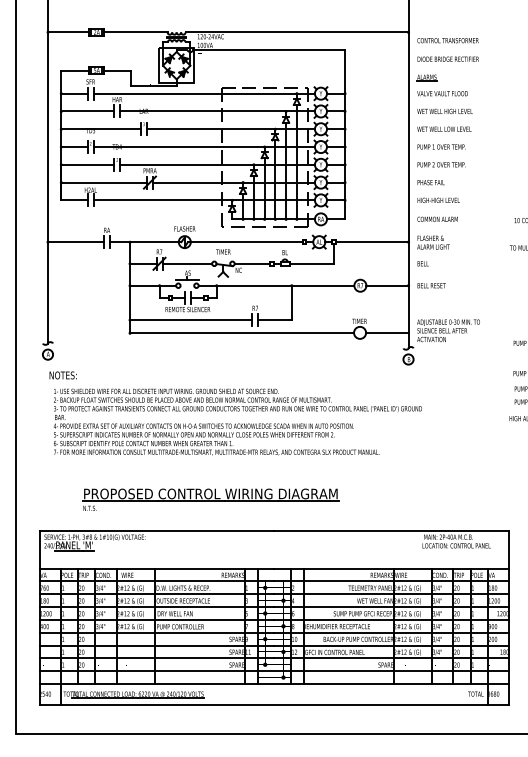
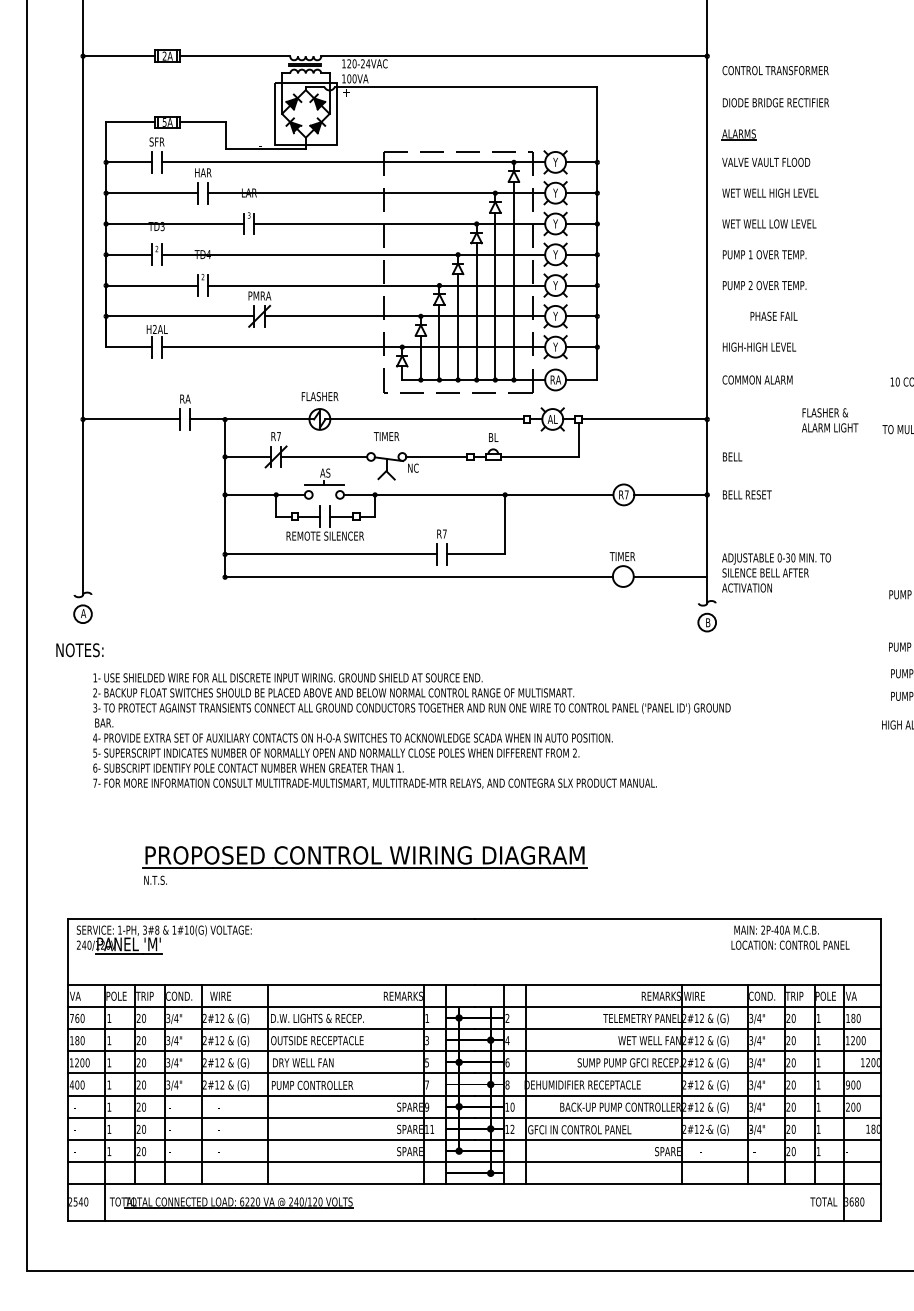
text: (430, 182) -> (772, 316), moved
text: (433, 242) -> (830, 420), moved
text: (62, 375) -> (78, 650), moved

